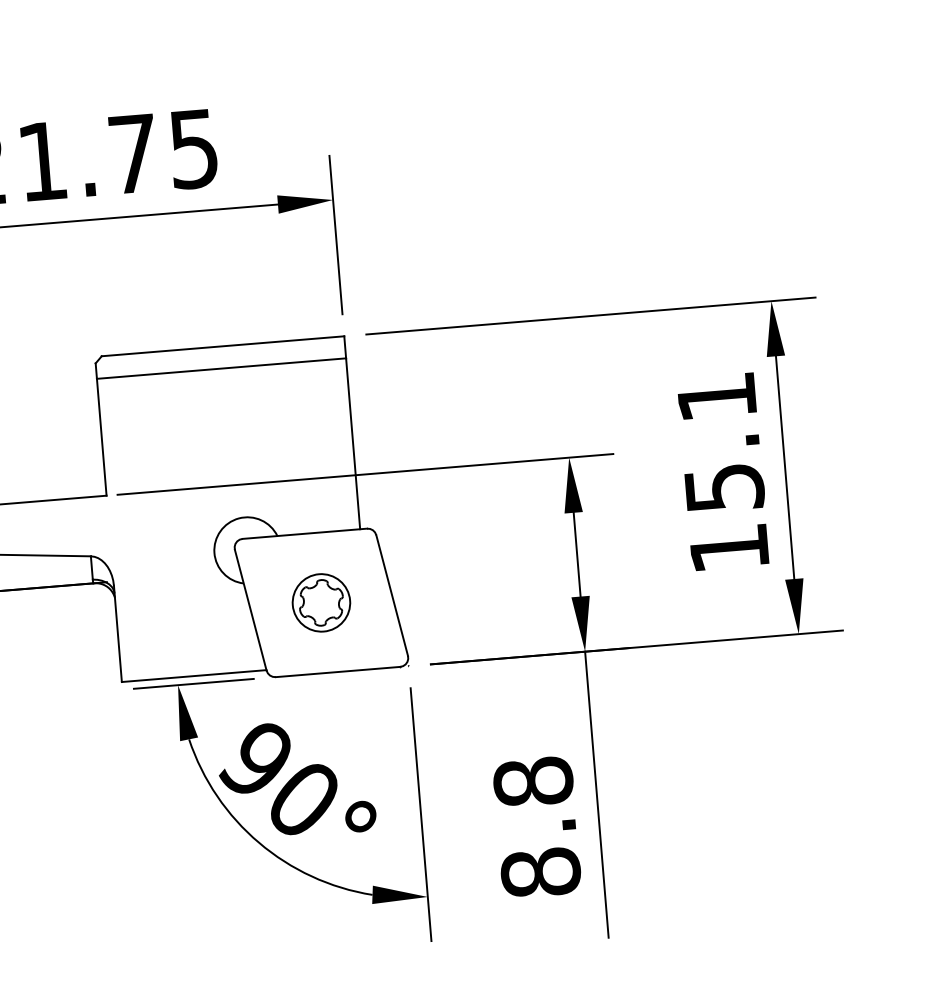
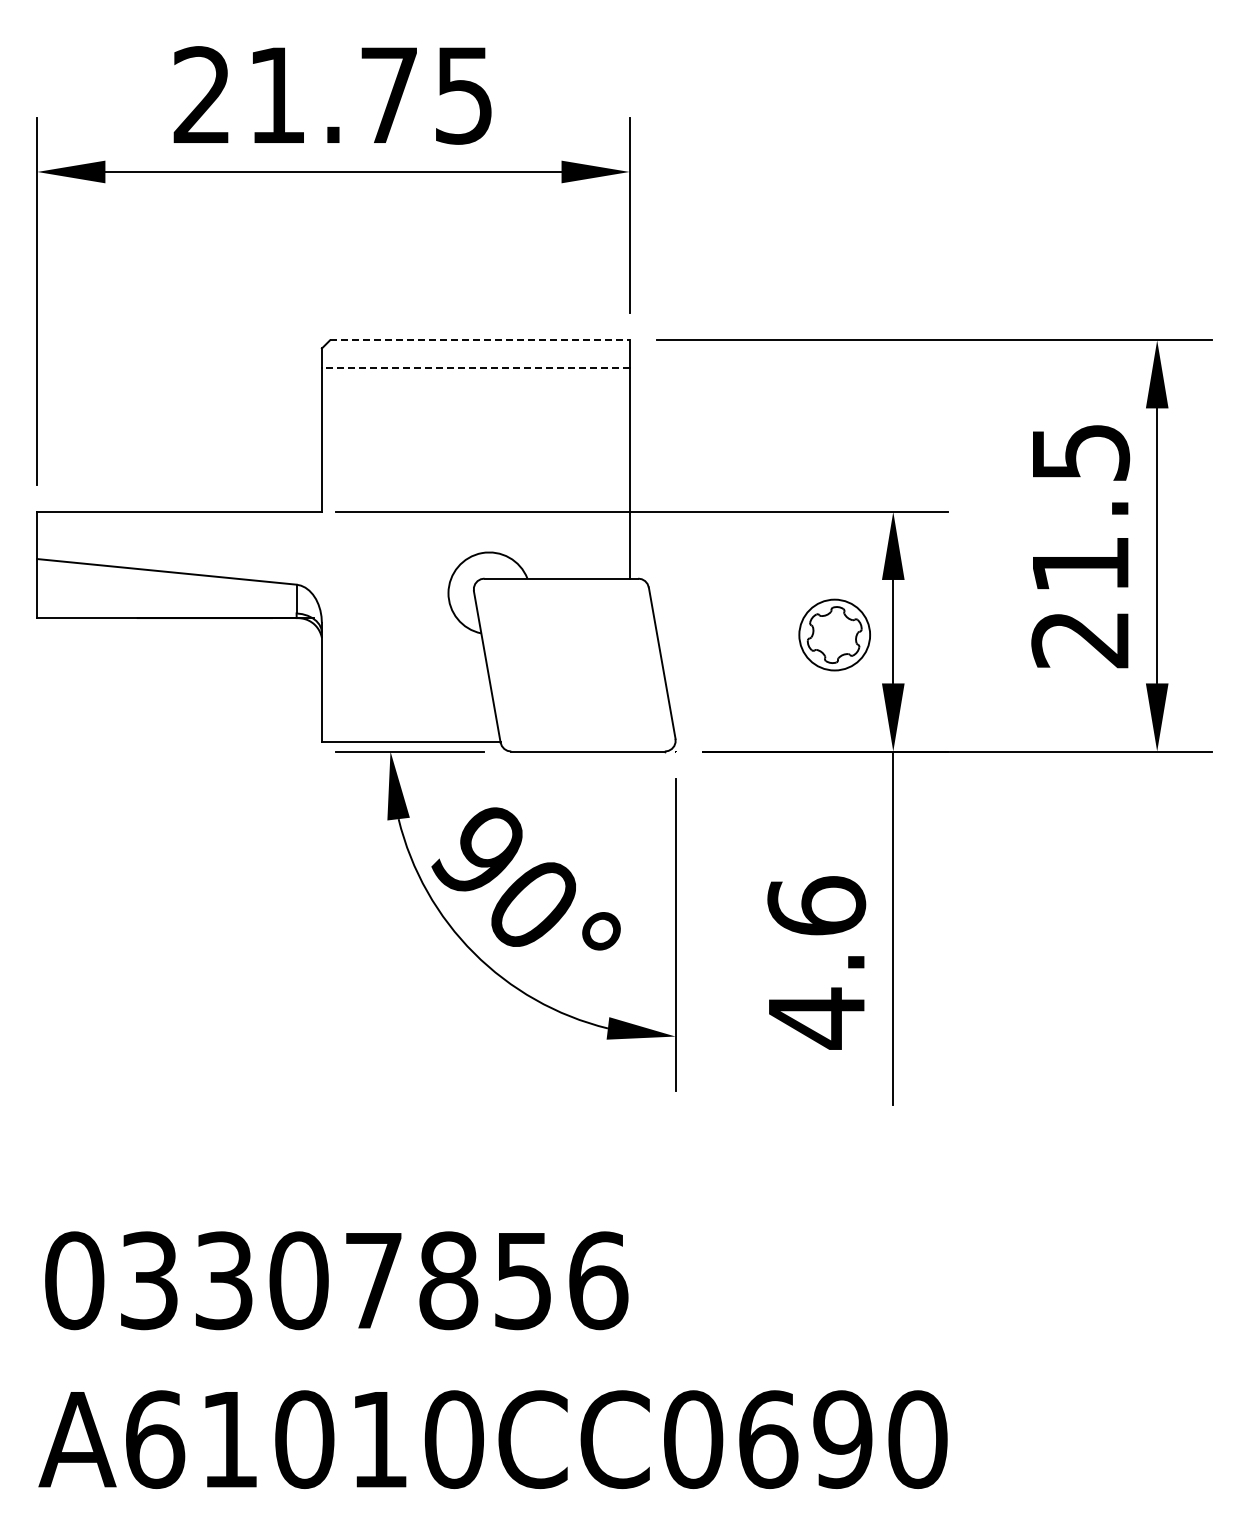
line: (222, 346) -> (479, 340), solid -> dashed
line: (221, 368) -> (475, 367), solid -> dashed
text: (723, 473) -> (1080, 546), 15.1 -> 21.5
part: (321, 602) -> (834, 634), moved
text: (537, 827) -> (816, 962), 8.8 -> 4.6

